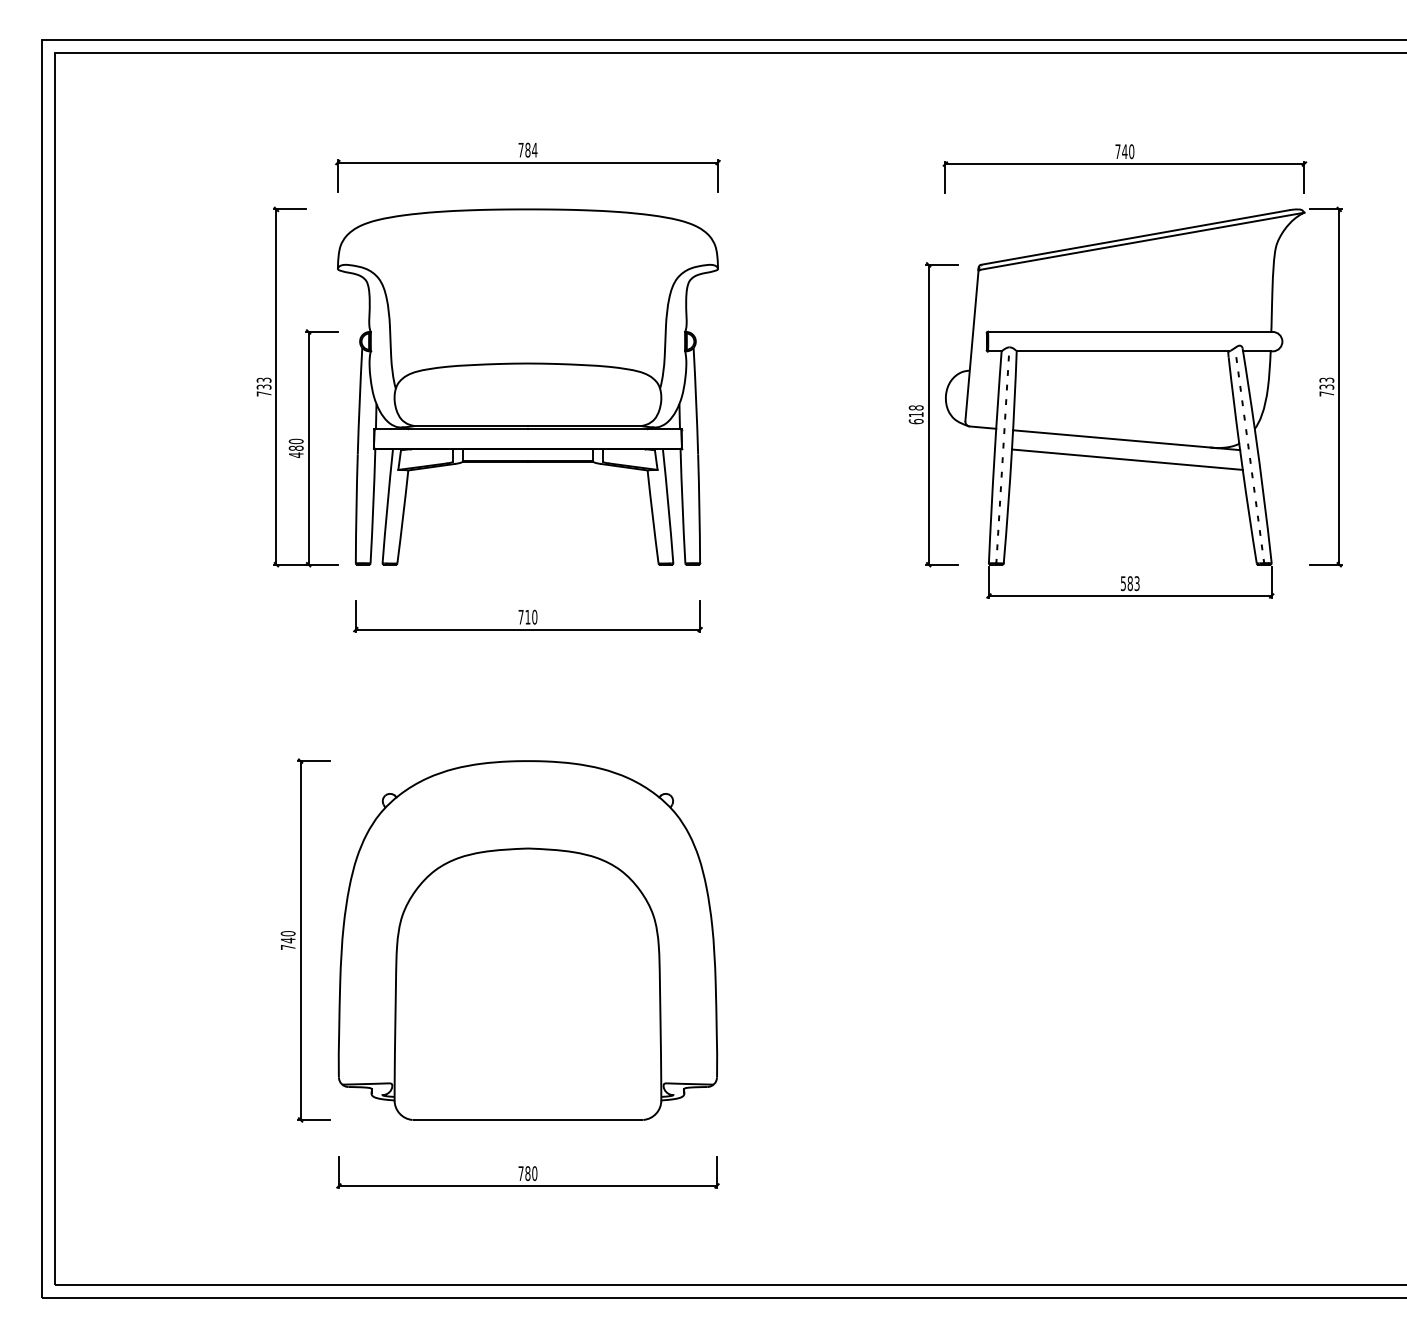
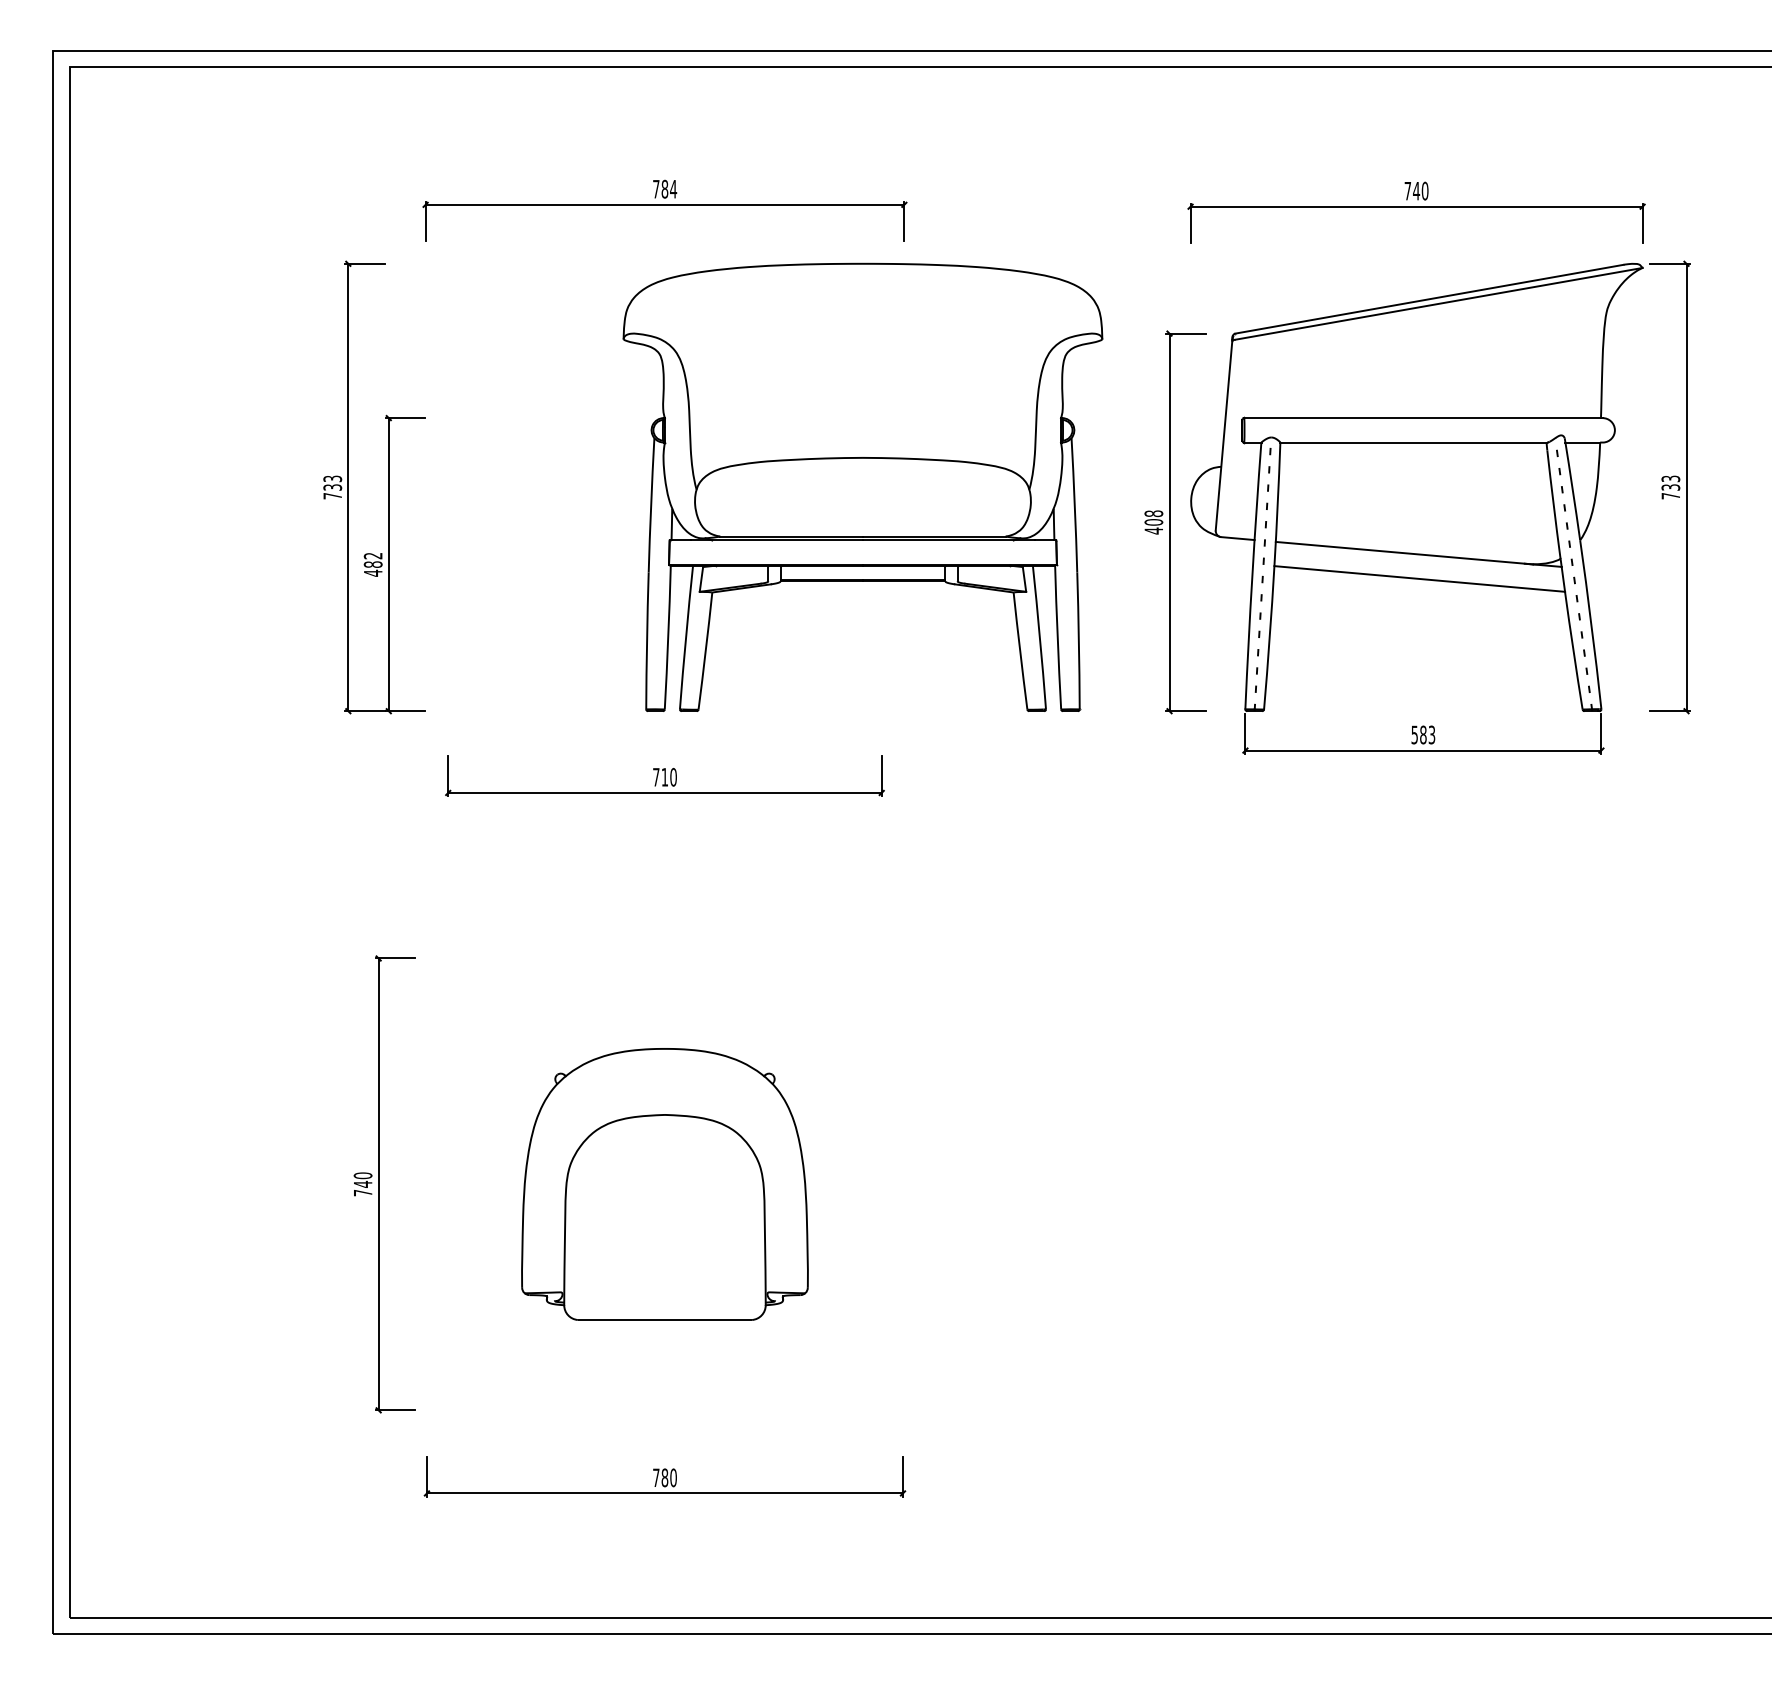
part: (527, 386) -> (862, 486), moved
text: (915, 418) -> (1153, 526), 618 -> 408
text: (296, 441) -> (373, 555), 480 -> 482
part: (527, 940) -> (664, 1184), size x0.6

